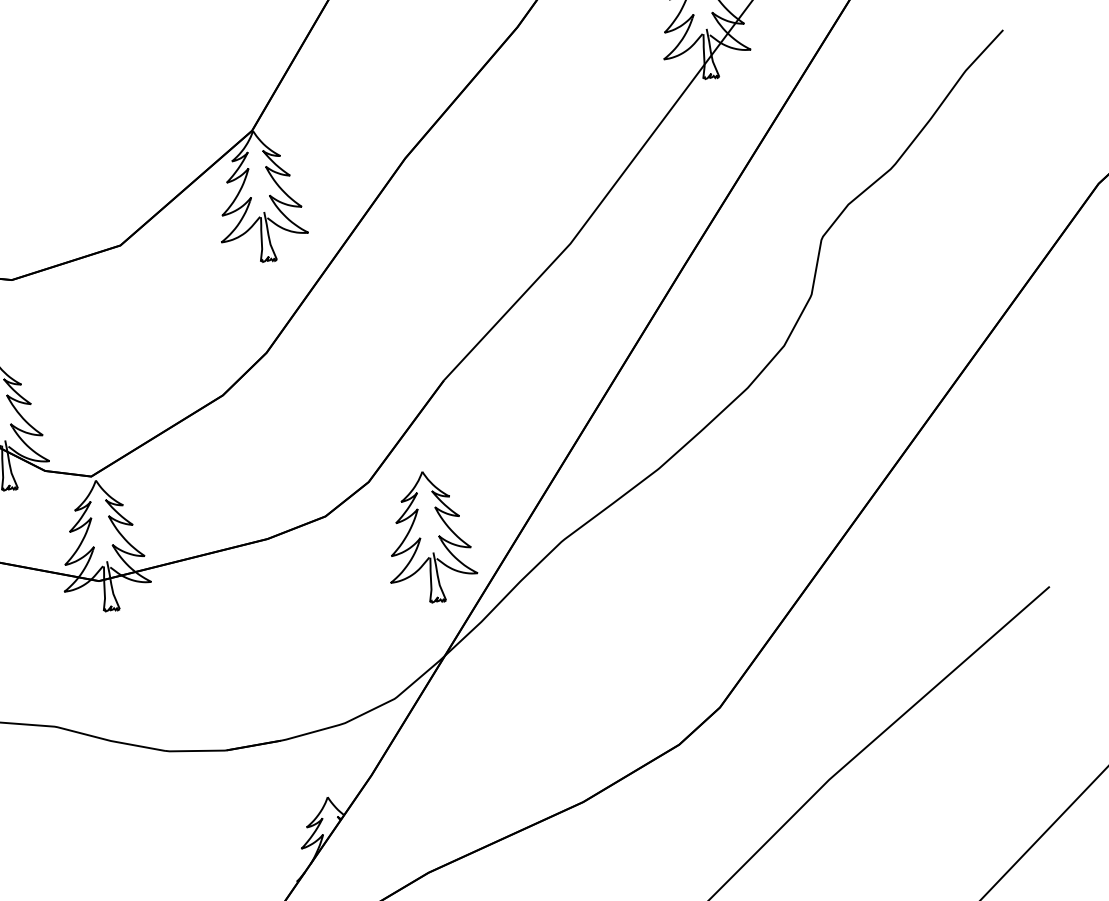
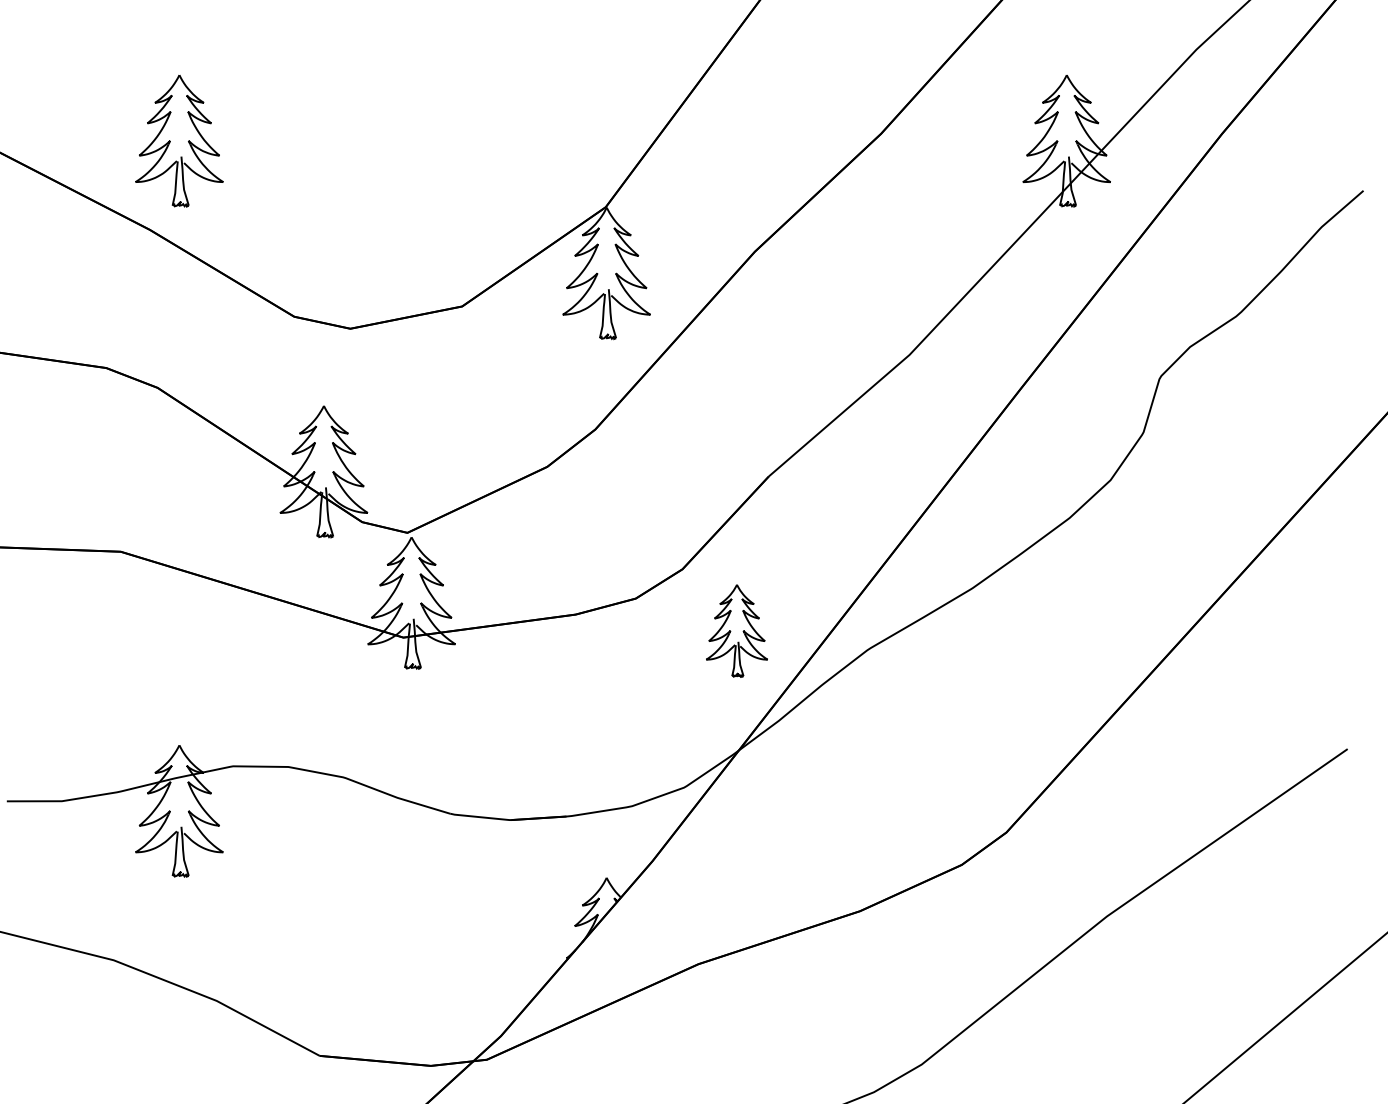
part: (429, 536) -> (736, 630), size x0.7

